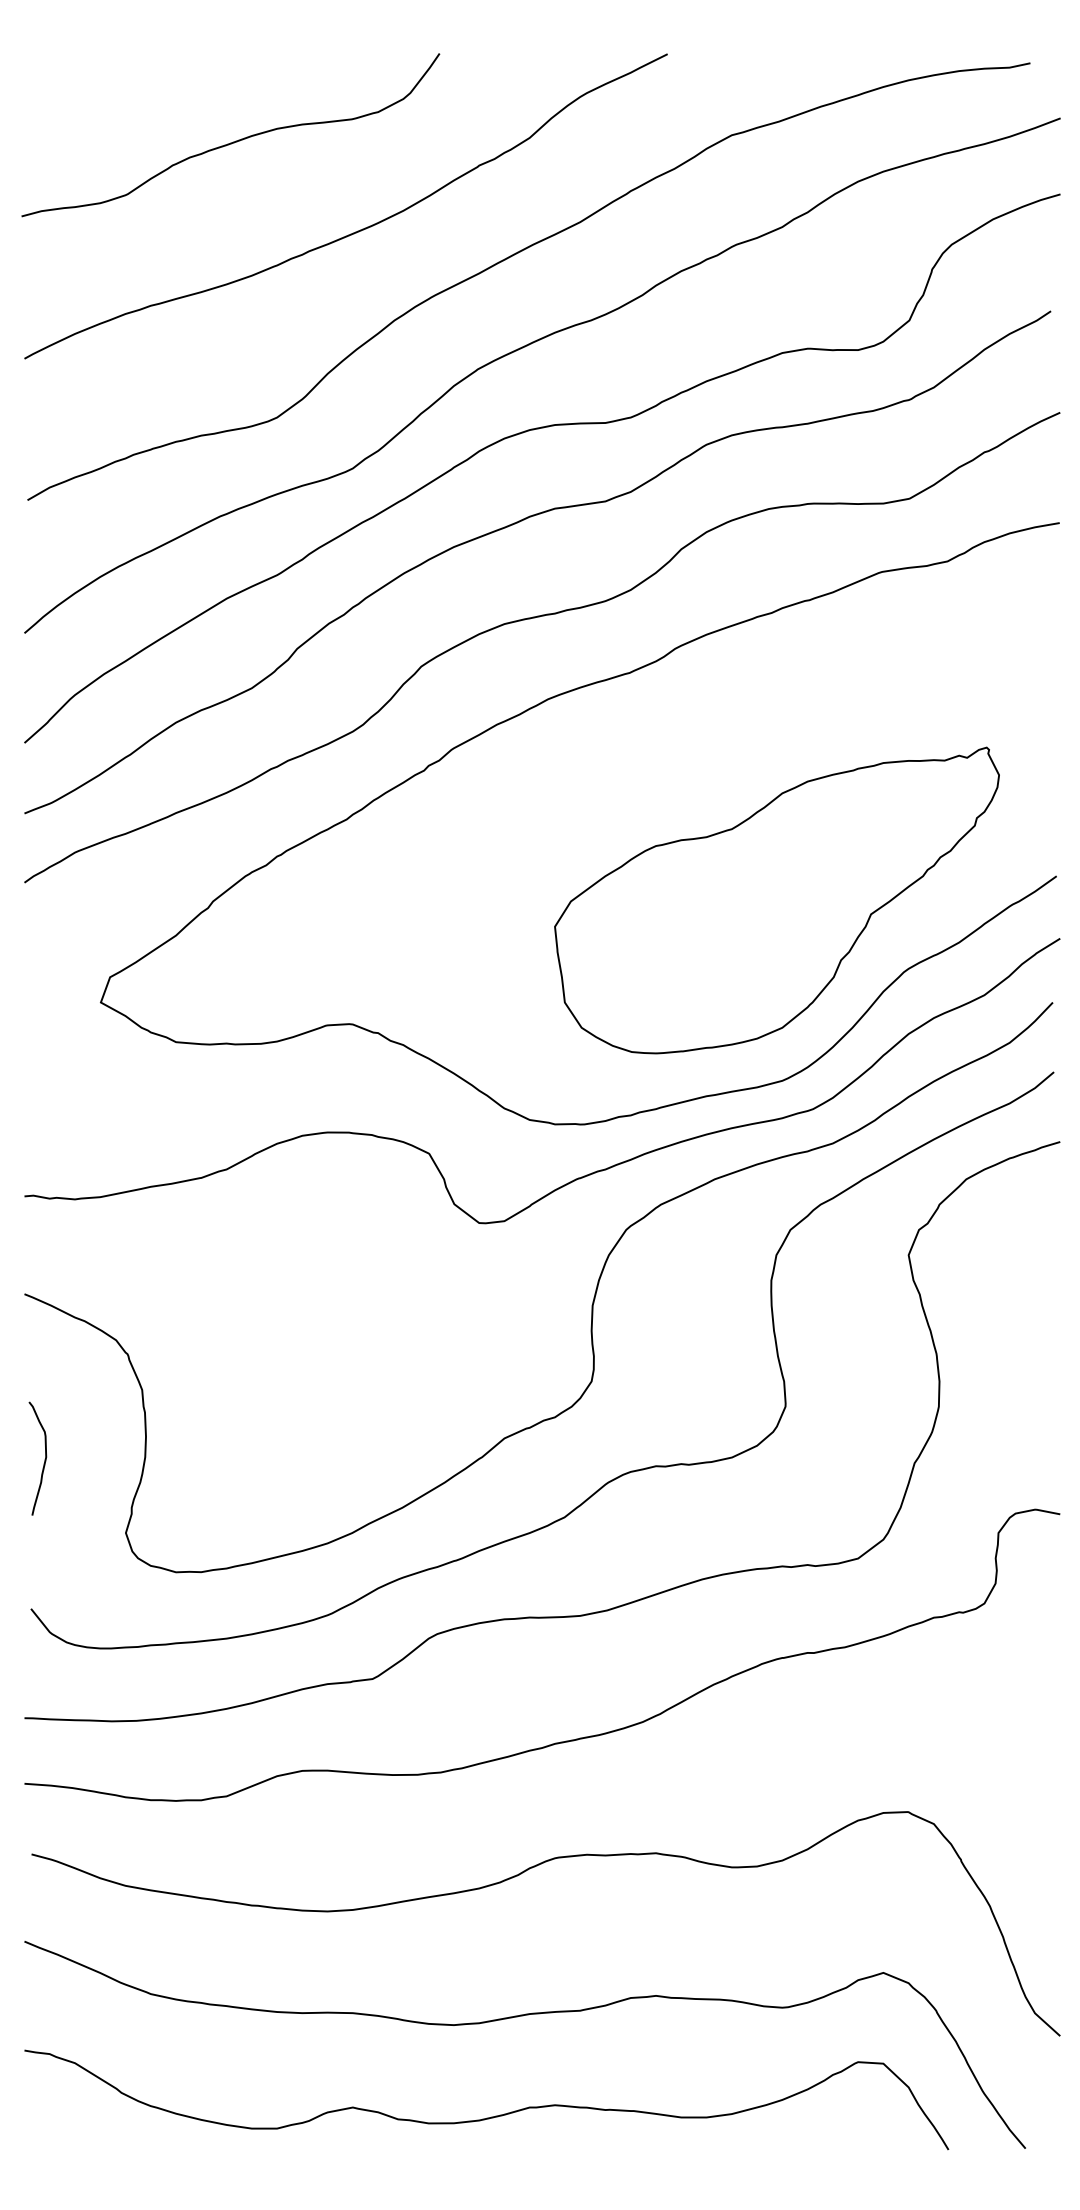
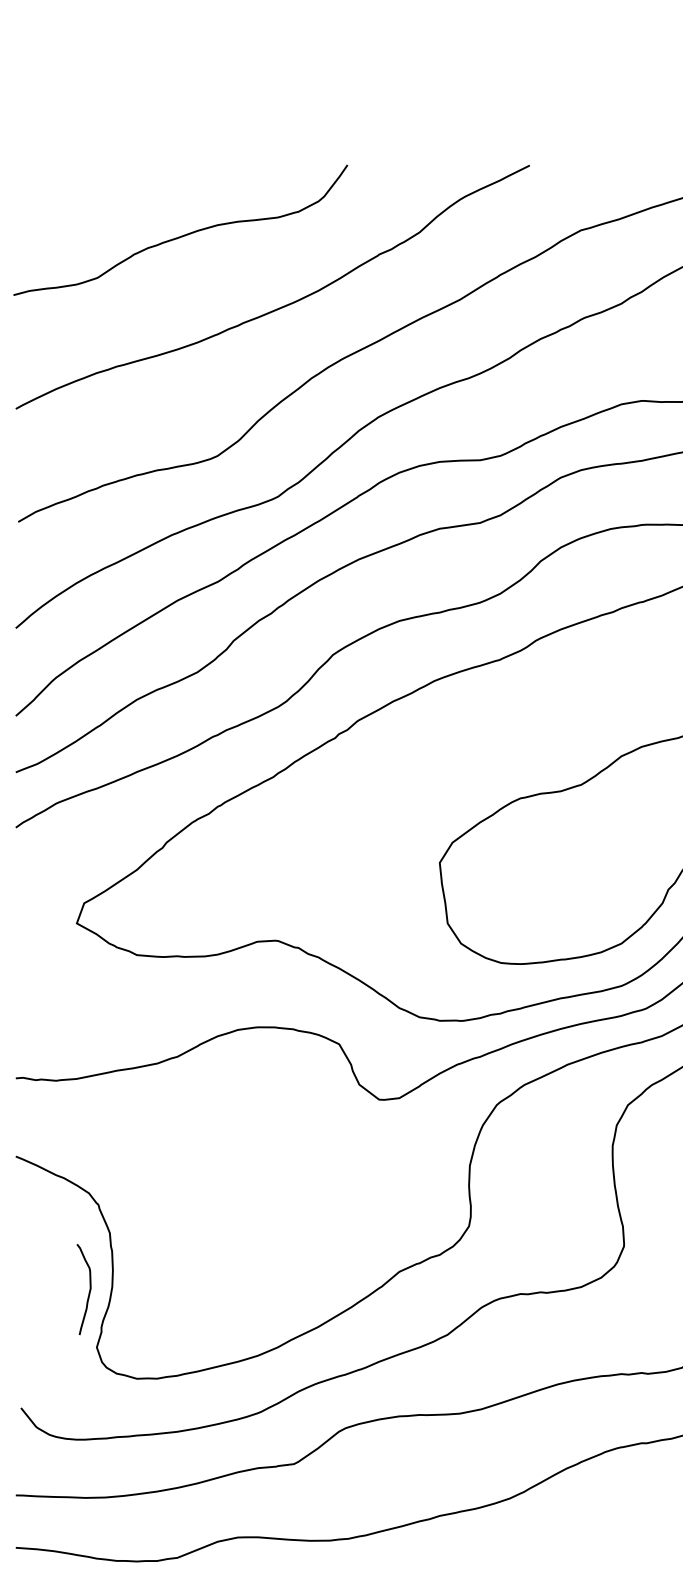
curve: (44, 1459) -> (89, 1290), moved

